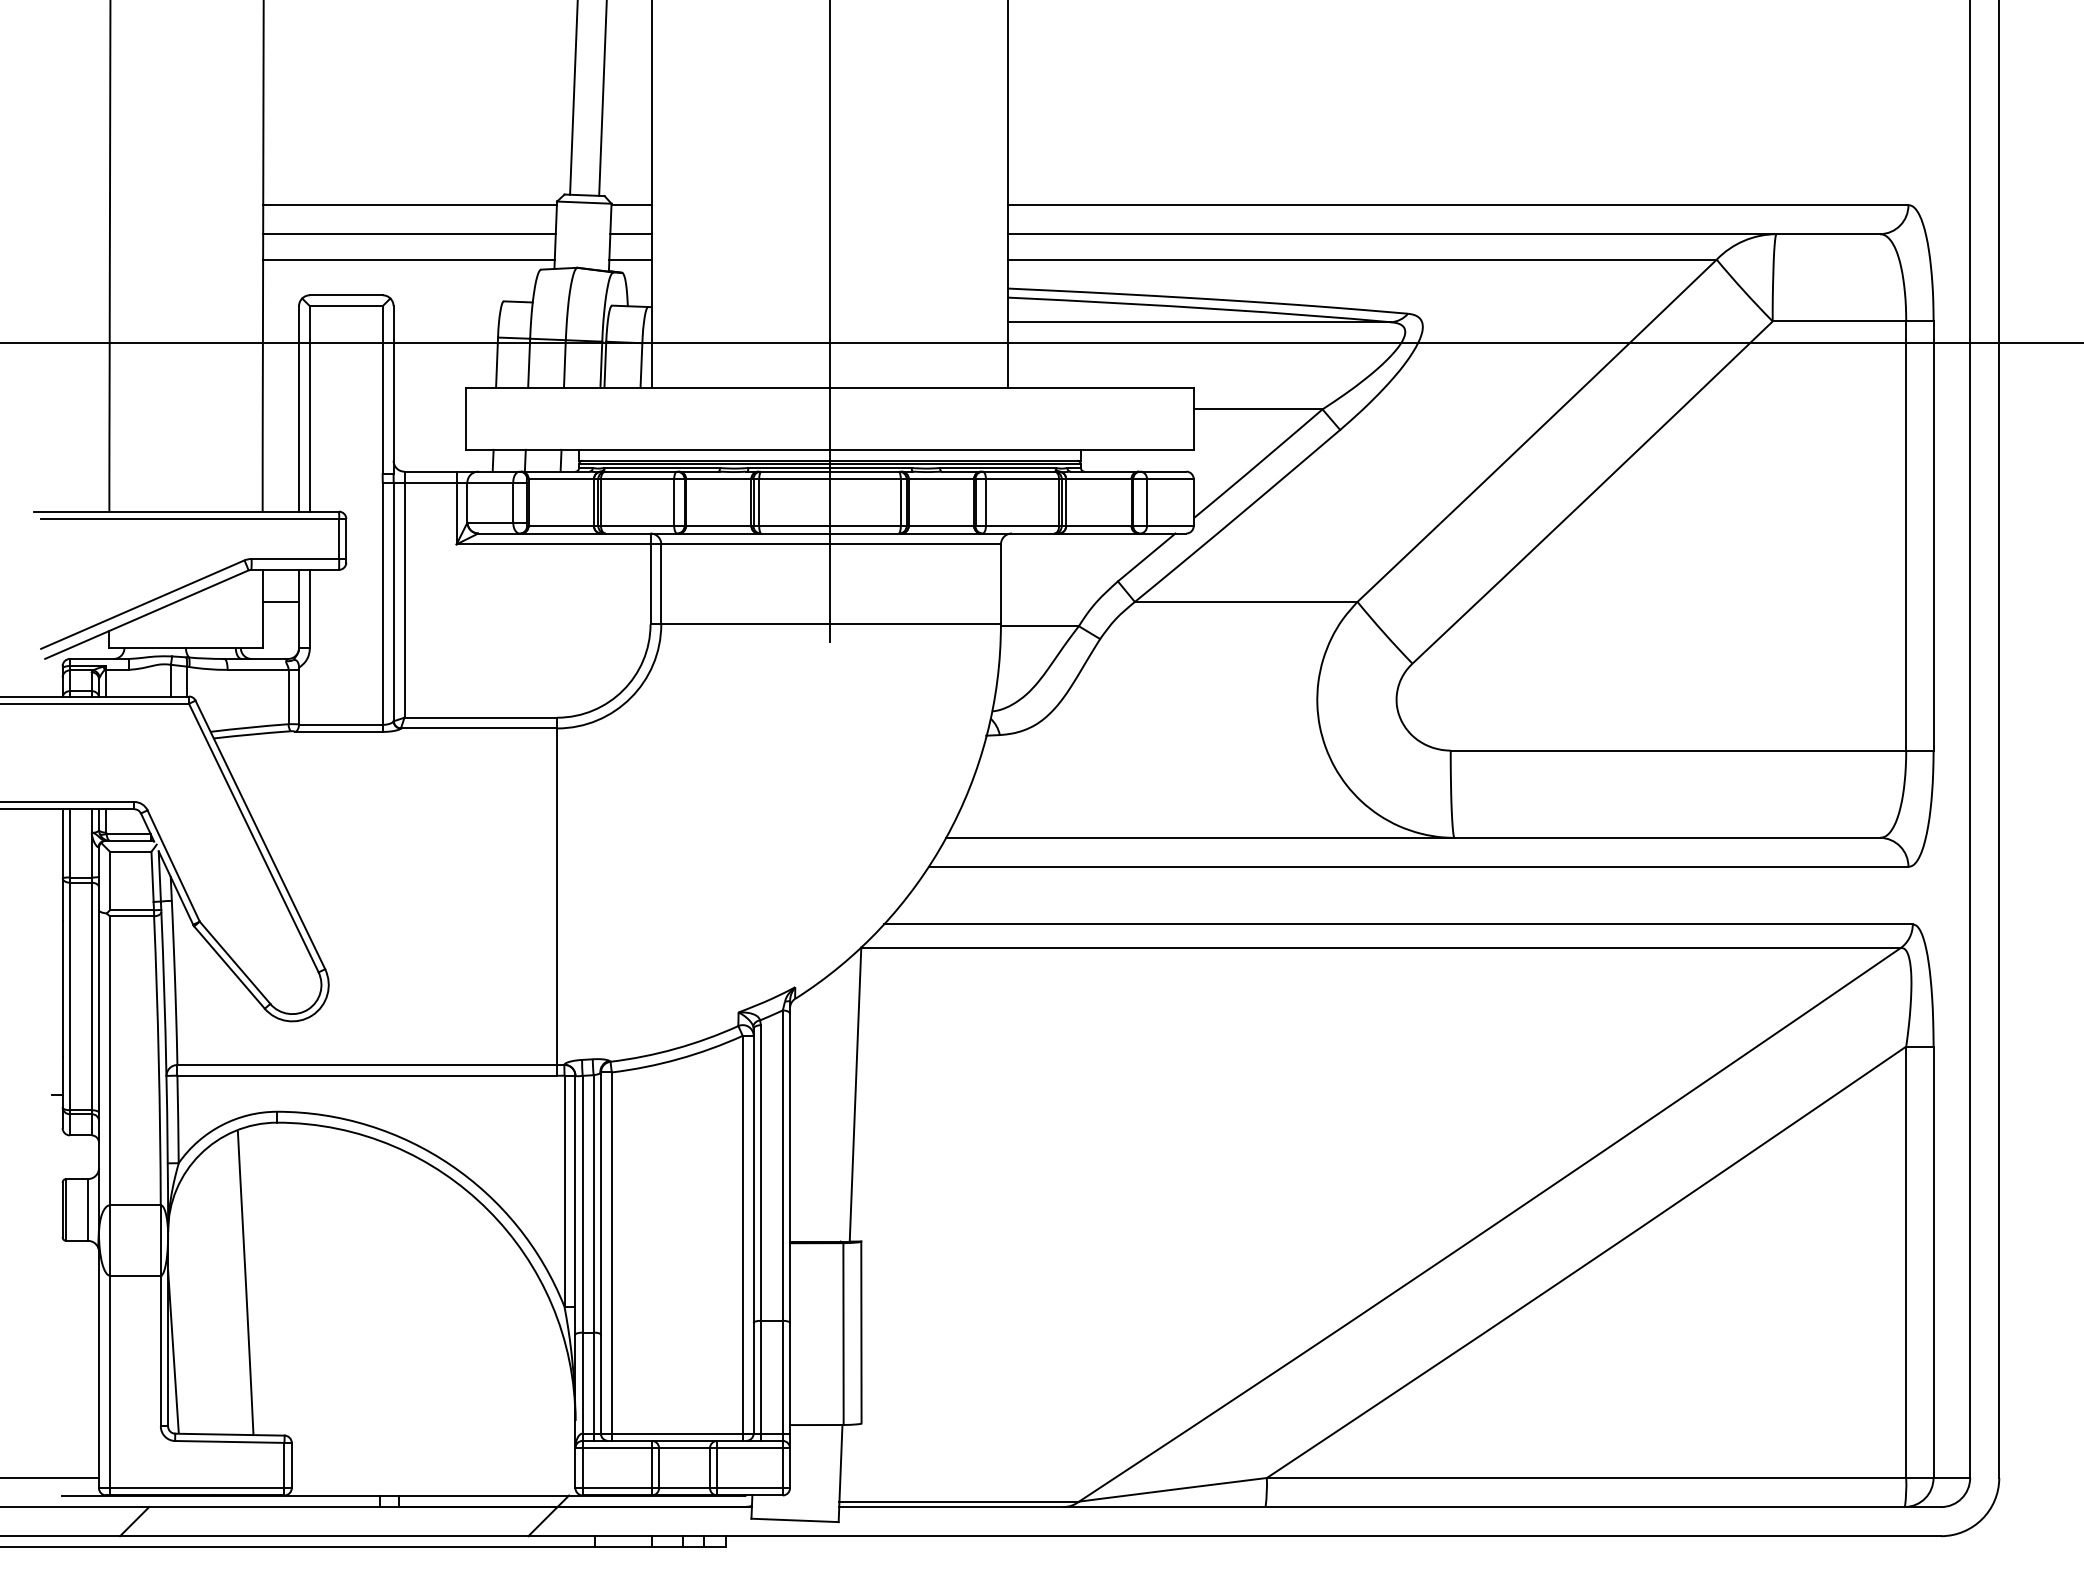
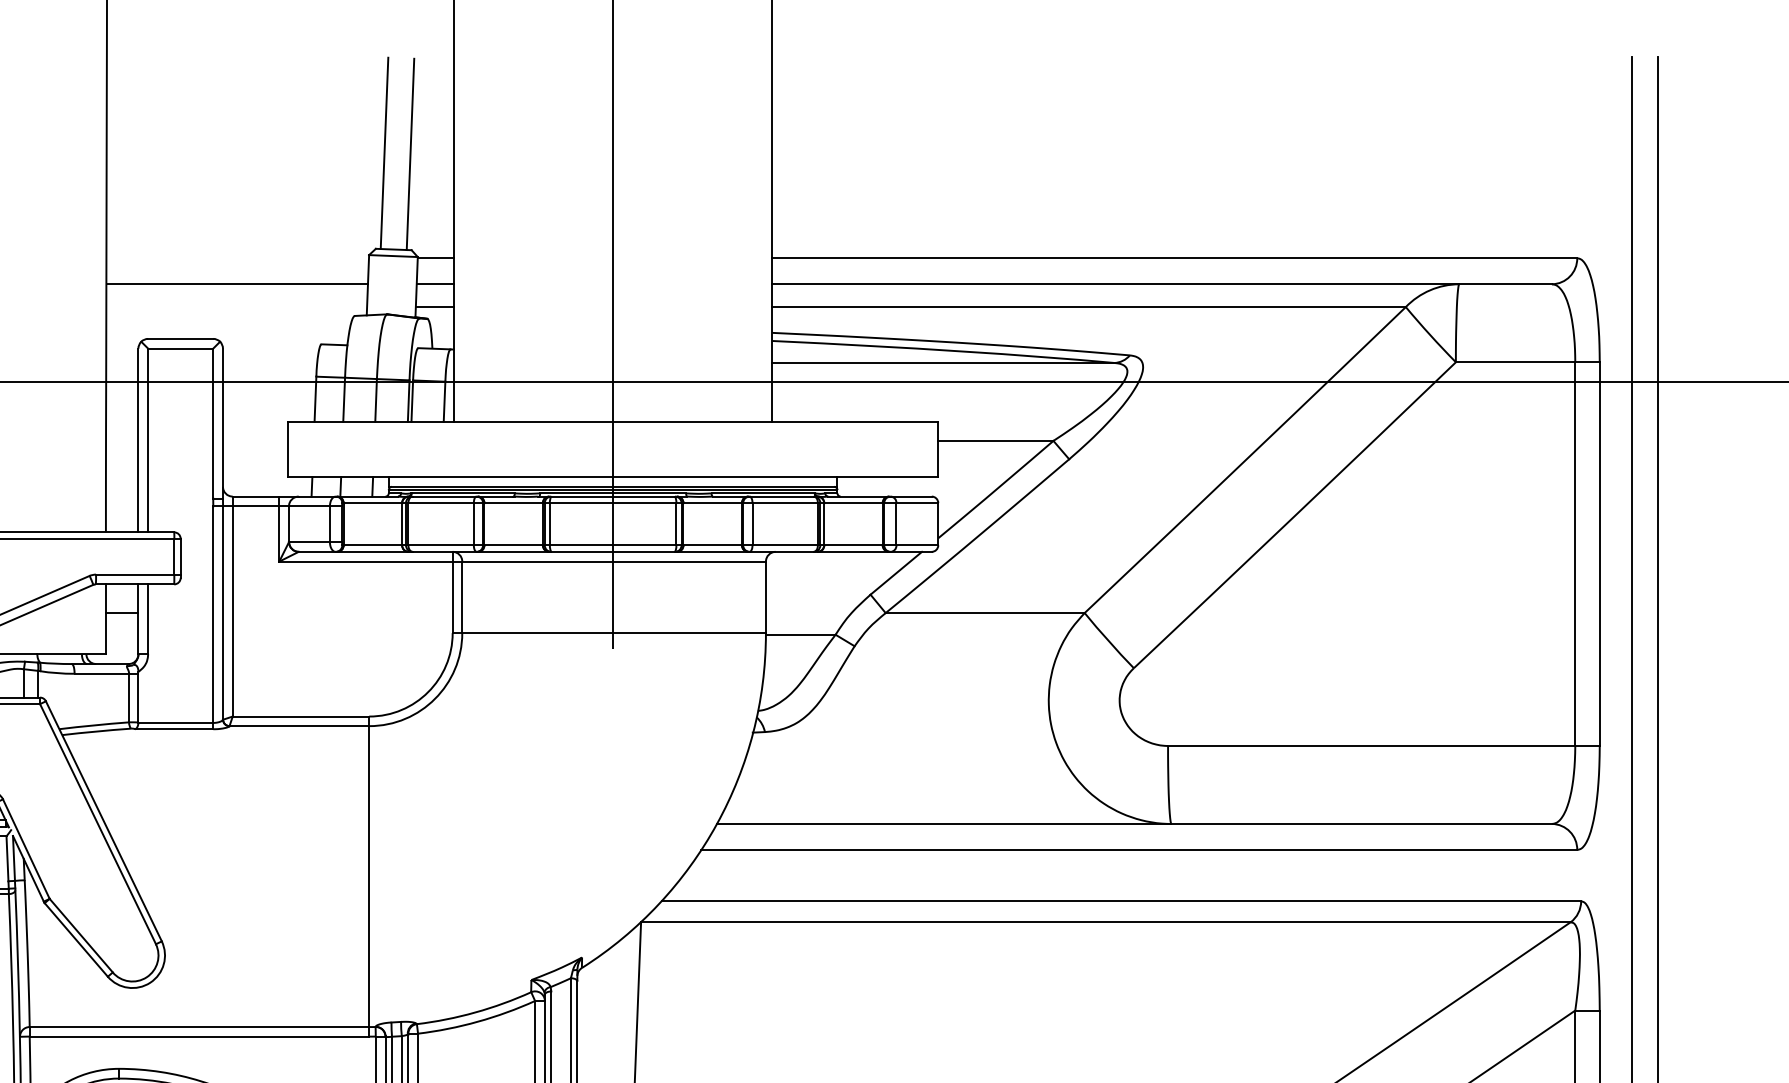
line: (409, 205) -> (237, 258), removed
line: (408, 259) -> (236, 306), removed

